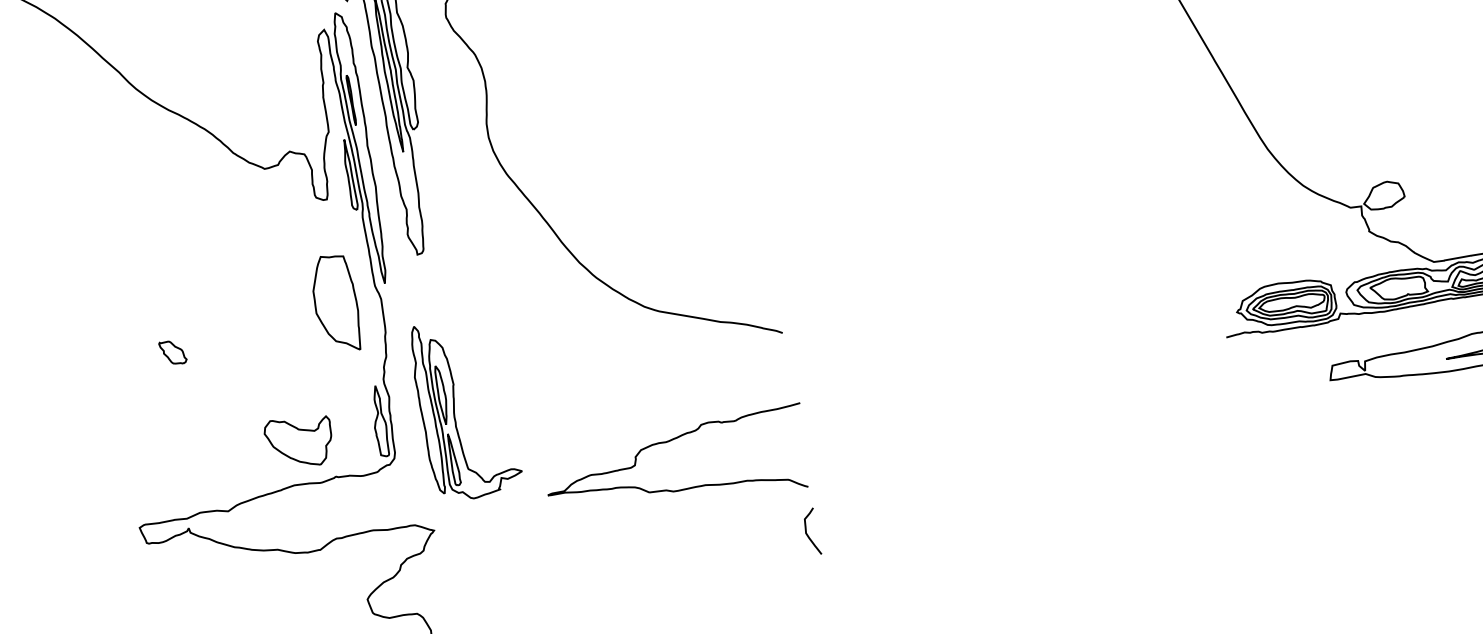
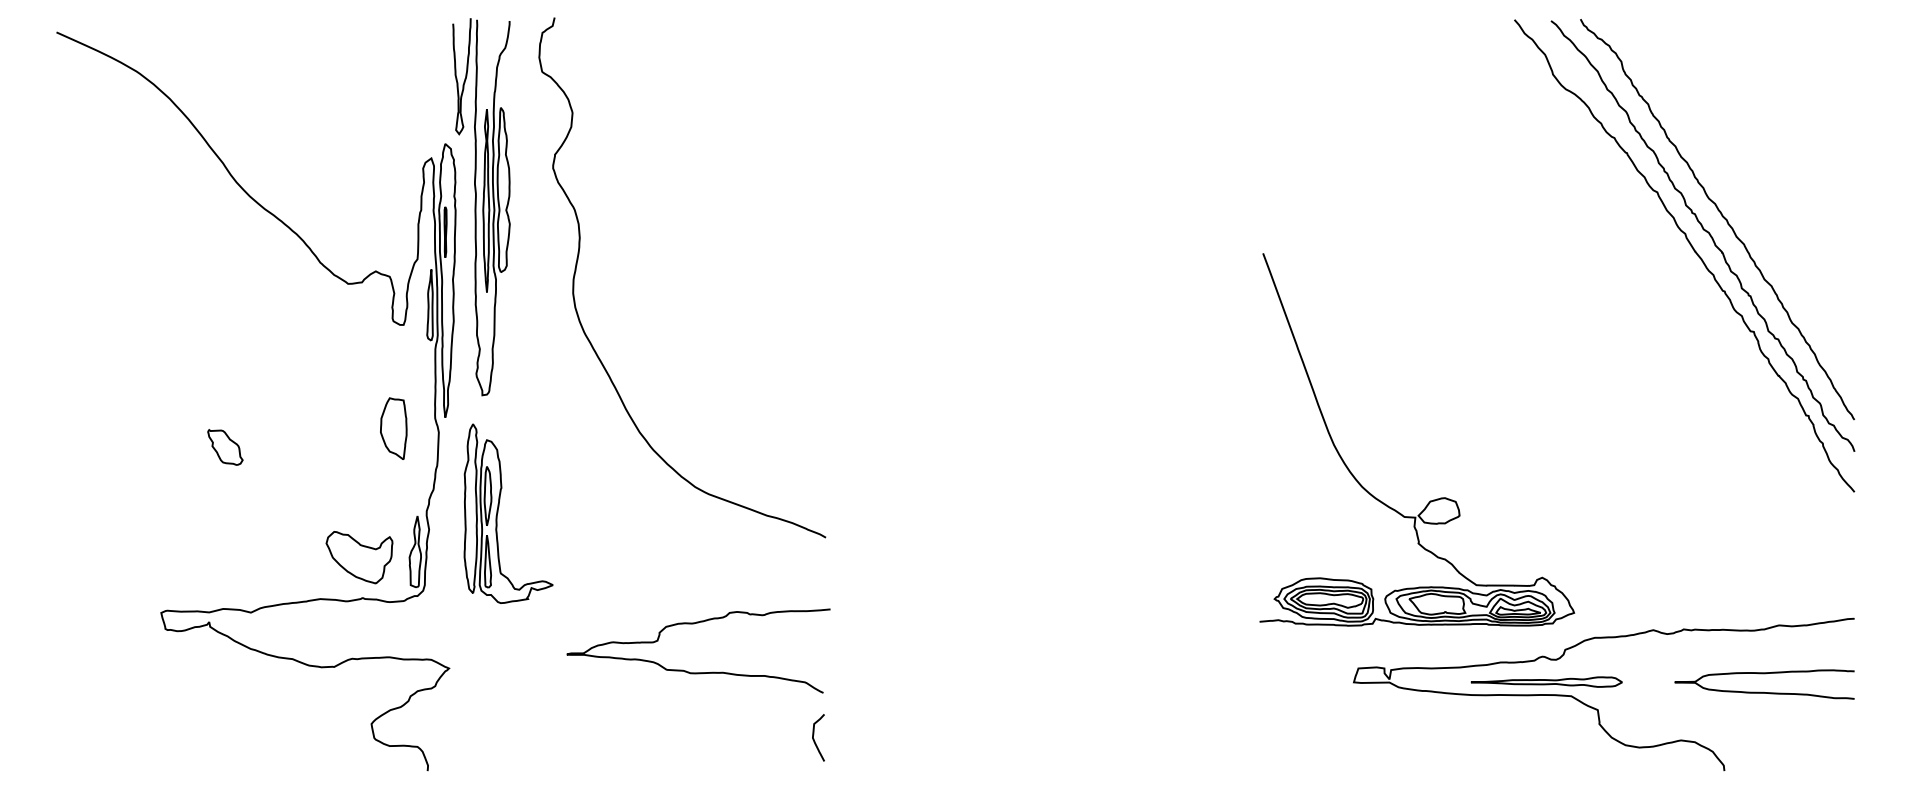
part: (335, 303) -> (393, 428), size x0.62
part: (173, 352) -> (225, 447), size x1.43
part: (455, 410) -> (498, 513), moved
part: (299, 441) -> (359, 557), moved

